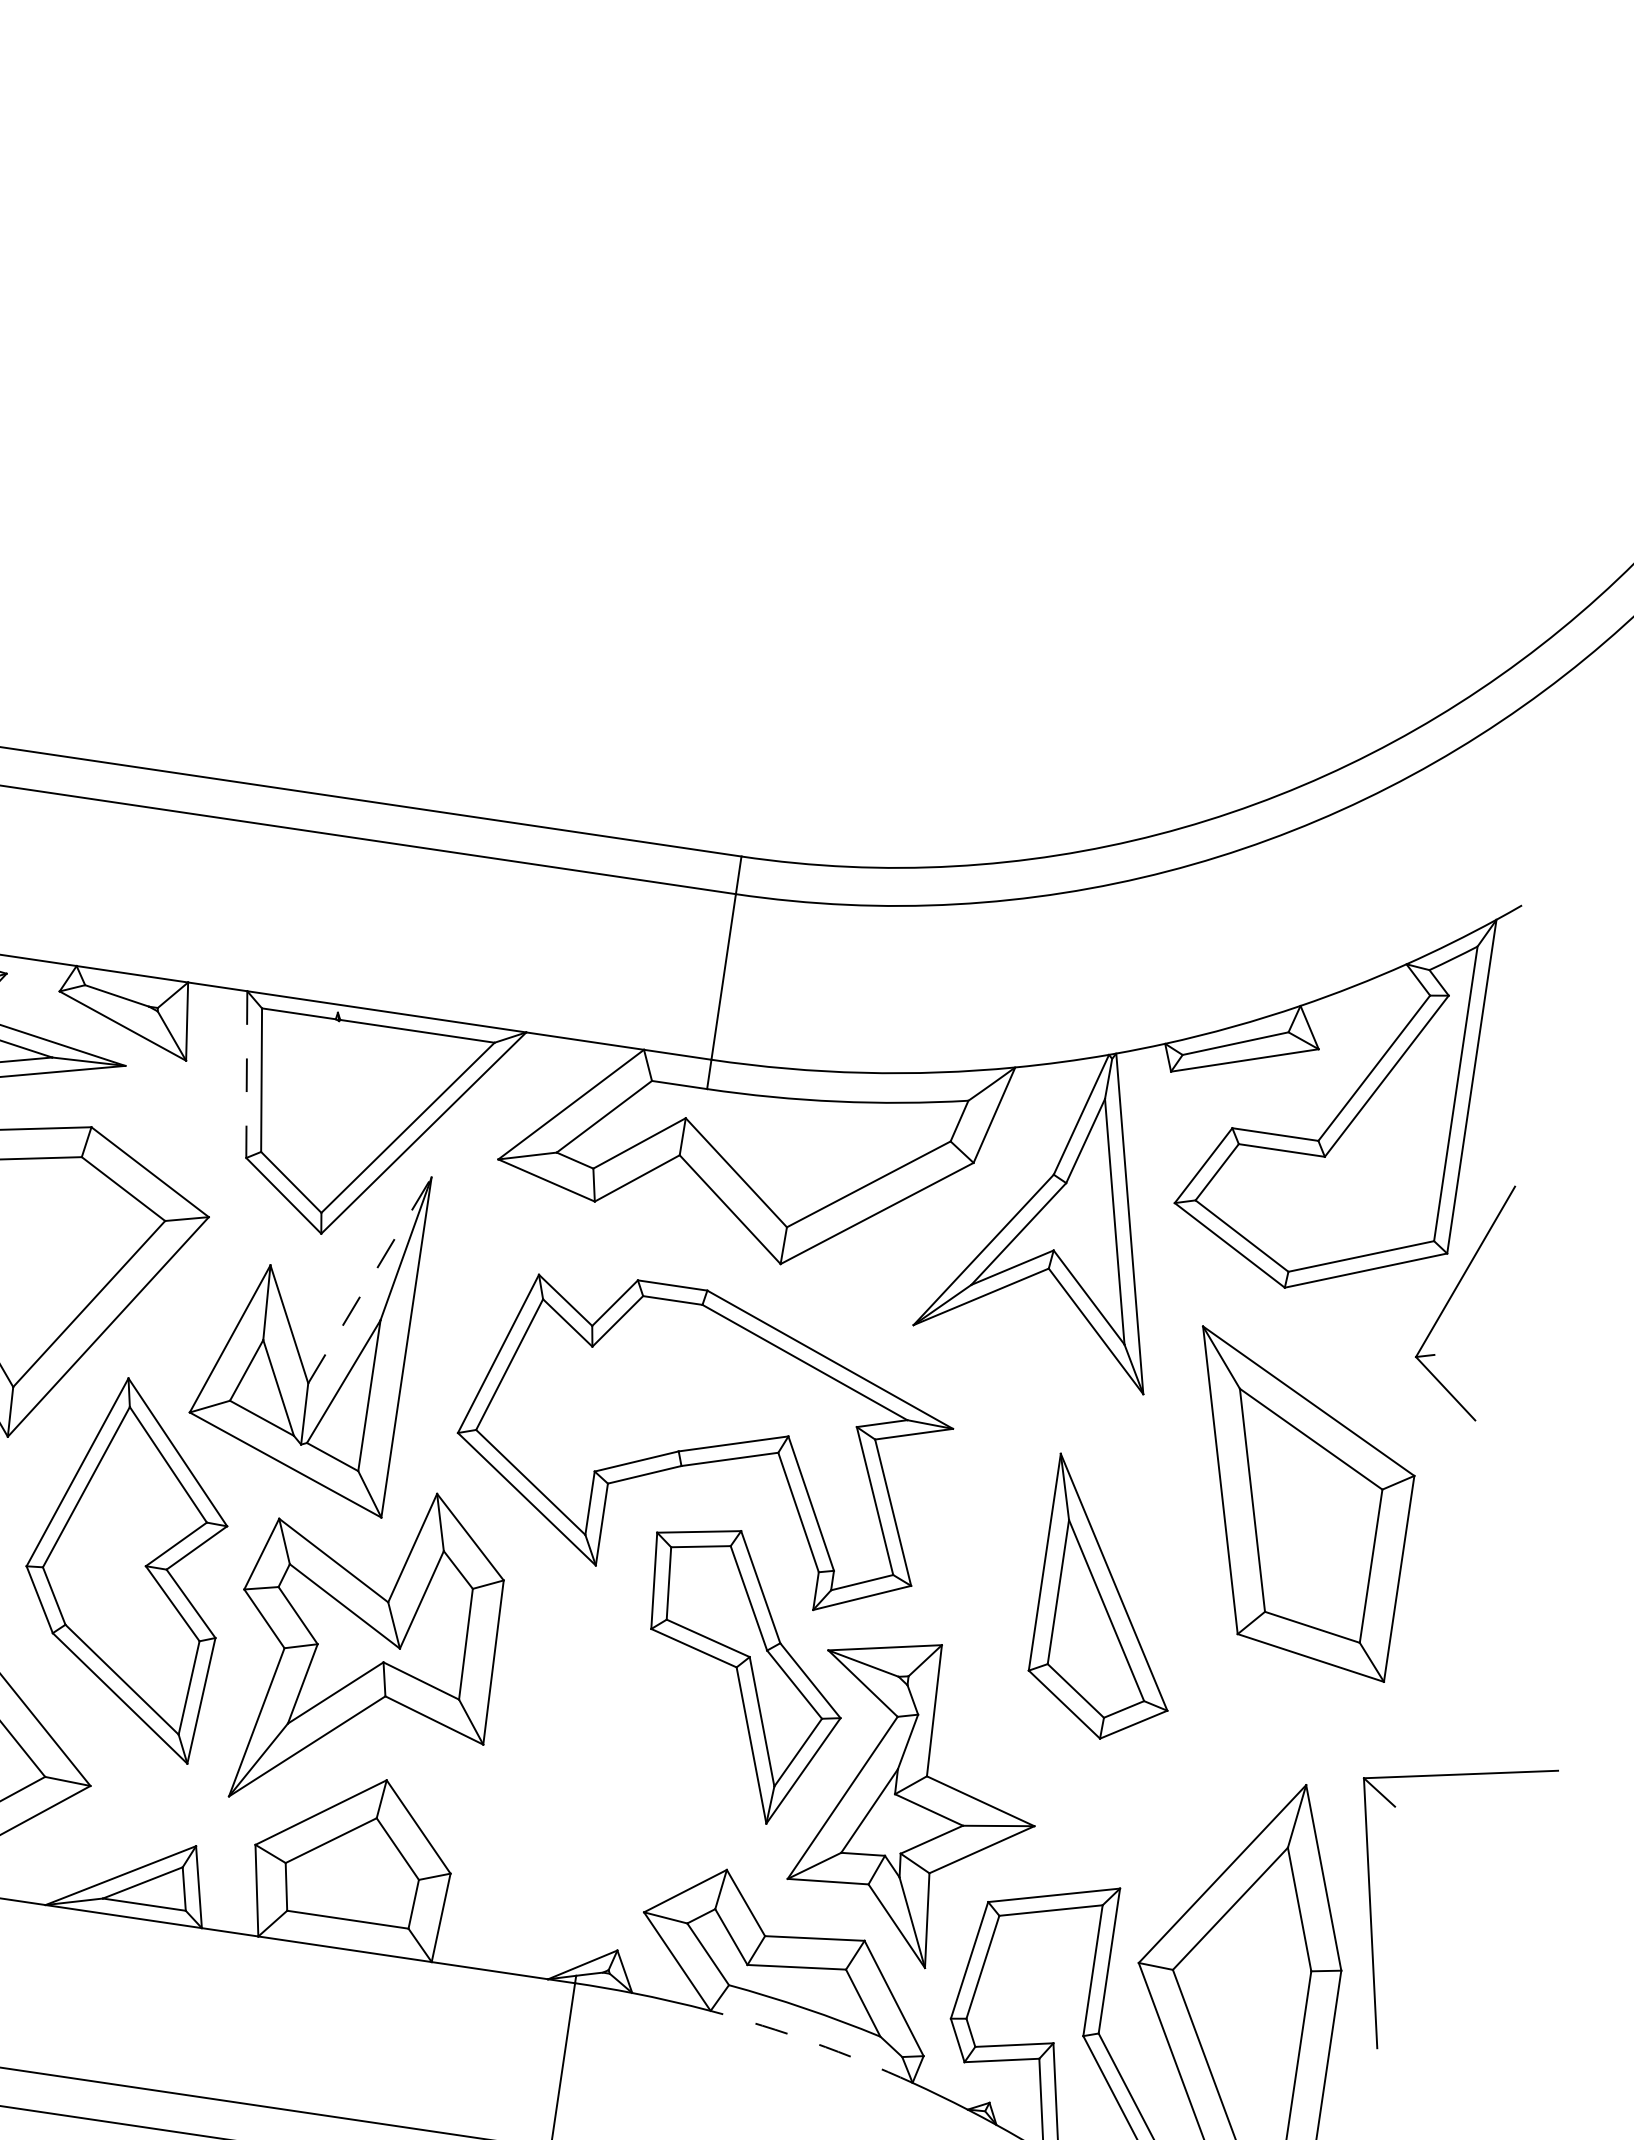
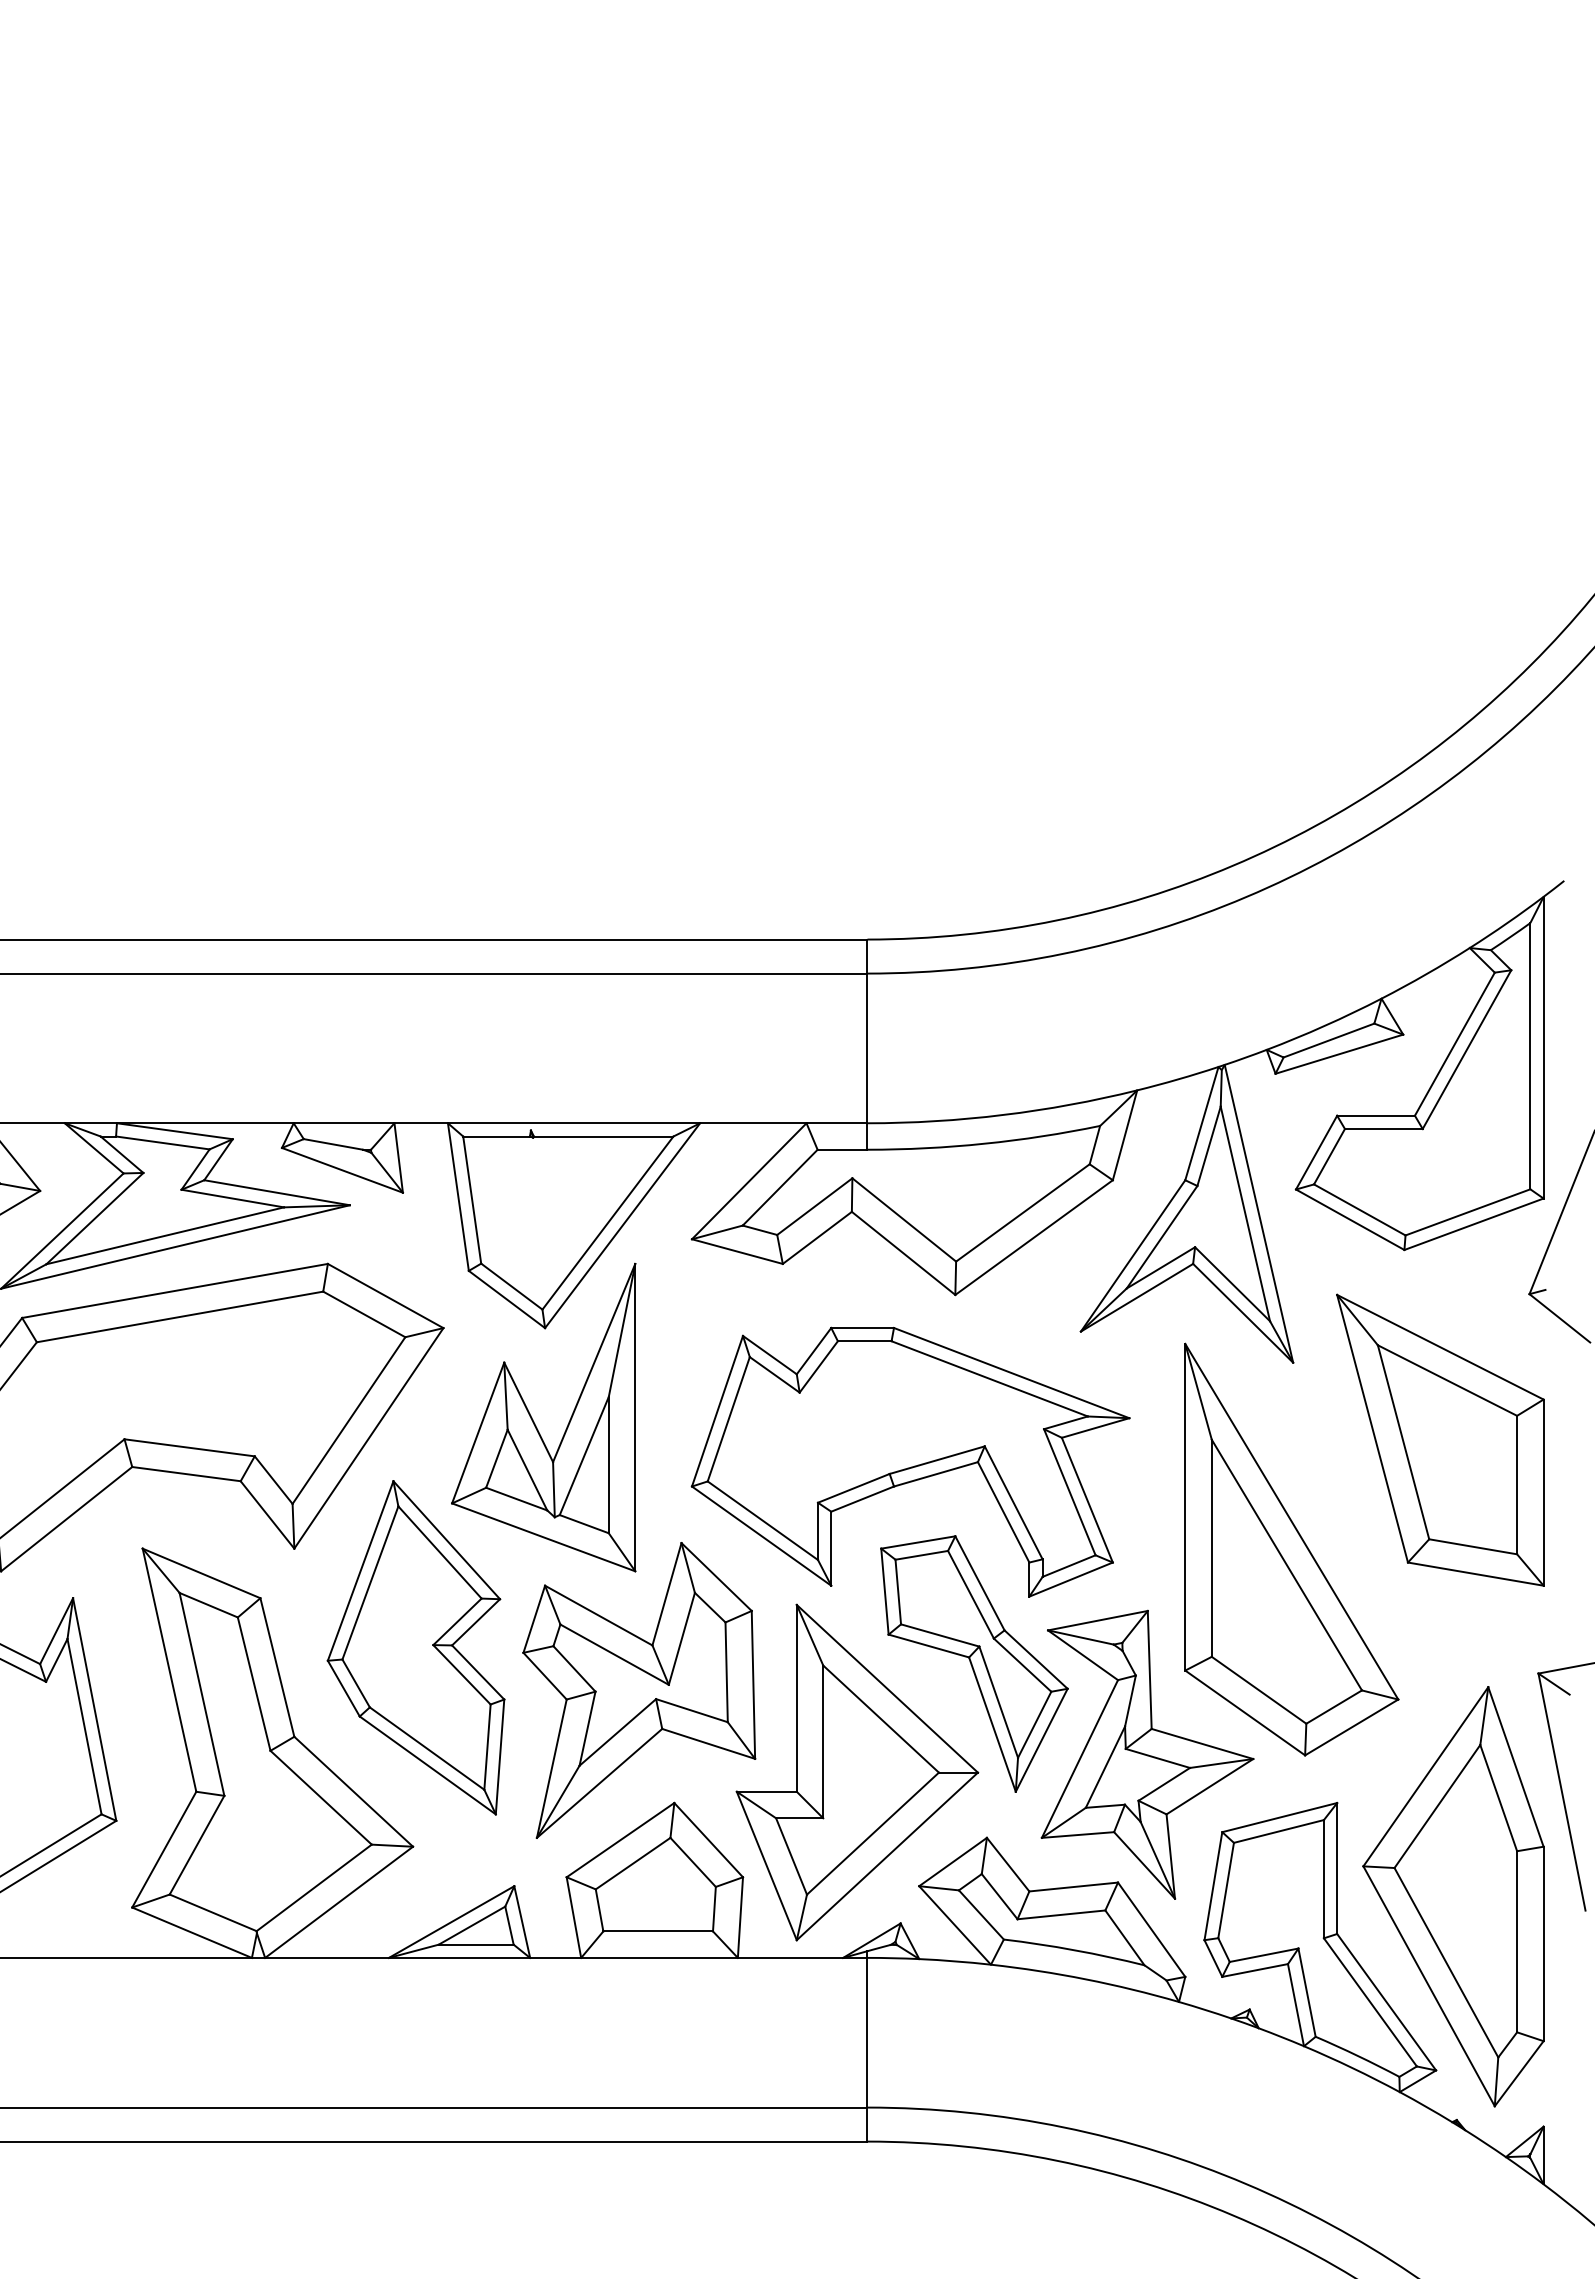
line: (246, 1075) -> (458, 1197), dashed -> solid
line: (370, 1279) -> (594, 1362), dashed -> solid
part: (1110, 1600) -> (1291, 1549), size x1.67
part: (594, 1776) -> (857, 1772), added
arc: (812, 2042) -> (1085, 1979), dashed -> solid

